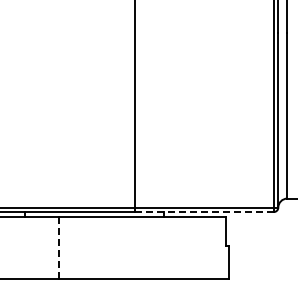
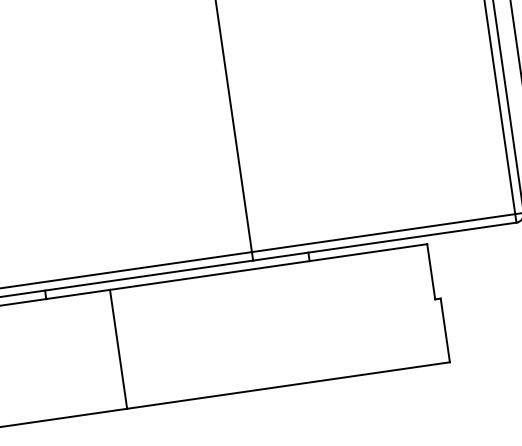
line: (203, 212) -> (383, 242), dashed -> solid
line: (58, 247) -> (117, 348), dashed -> solid

